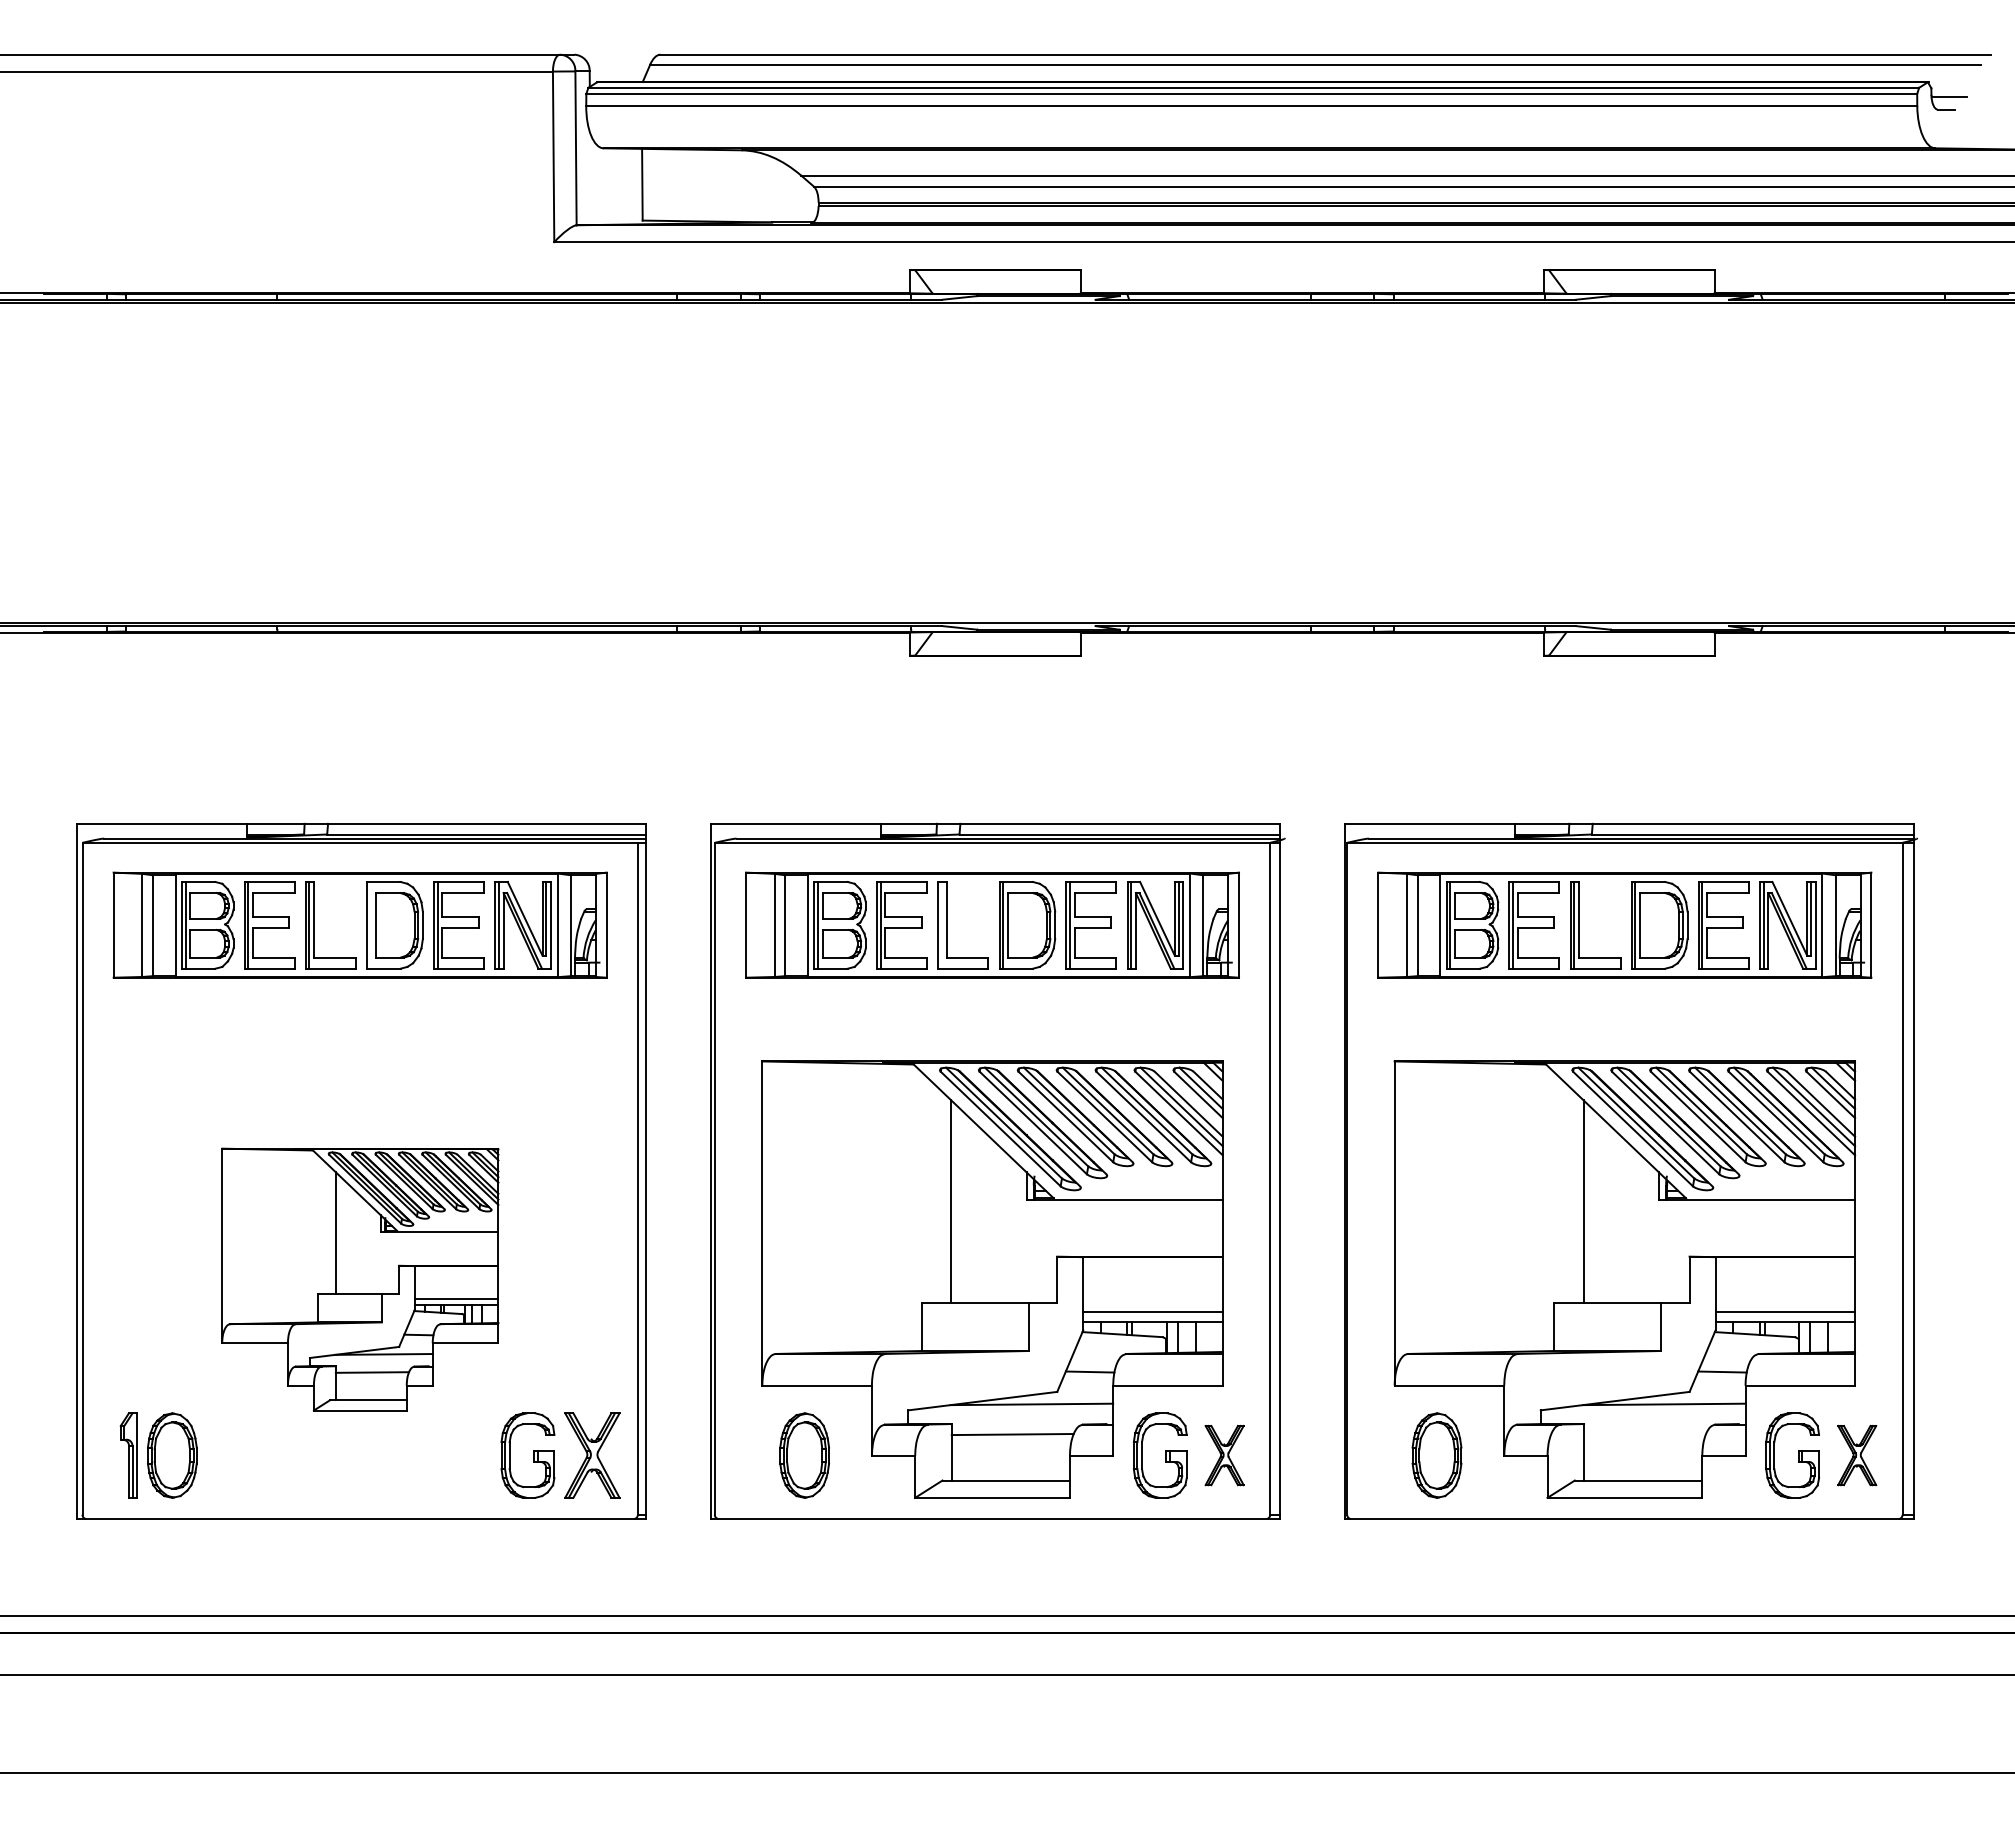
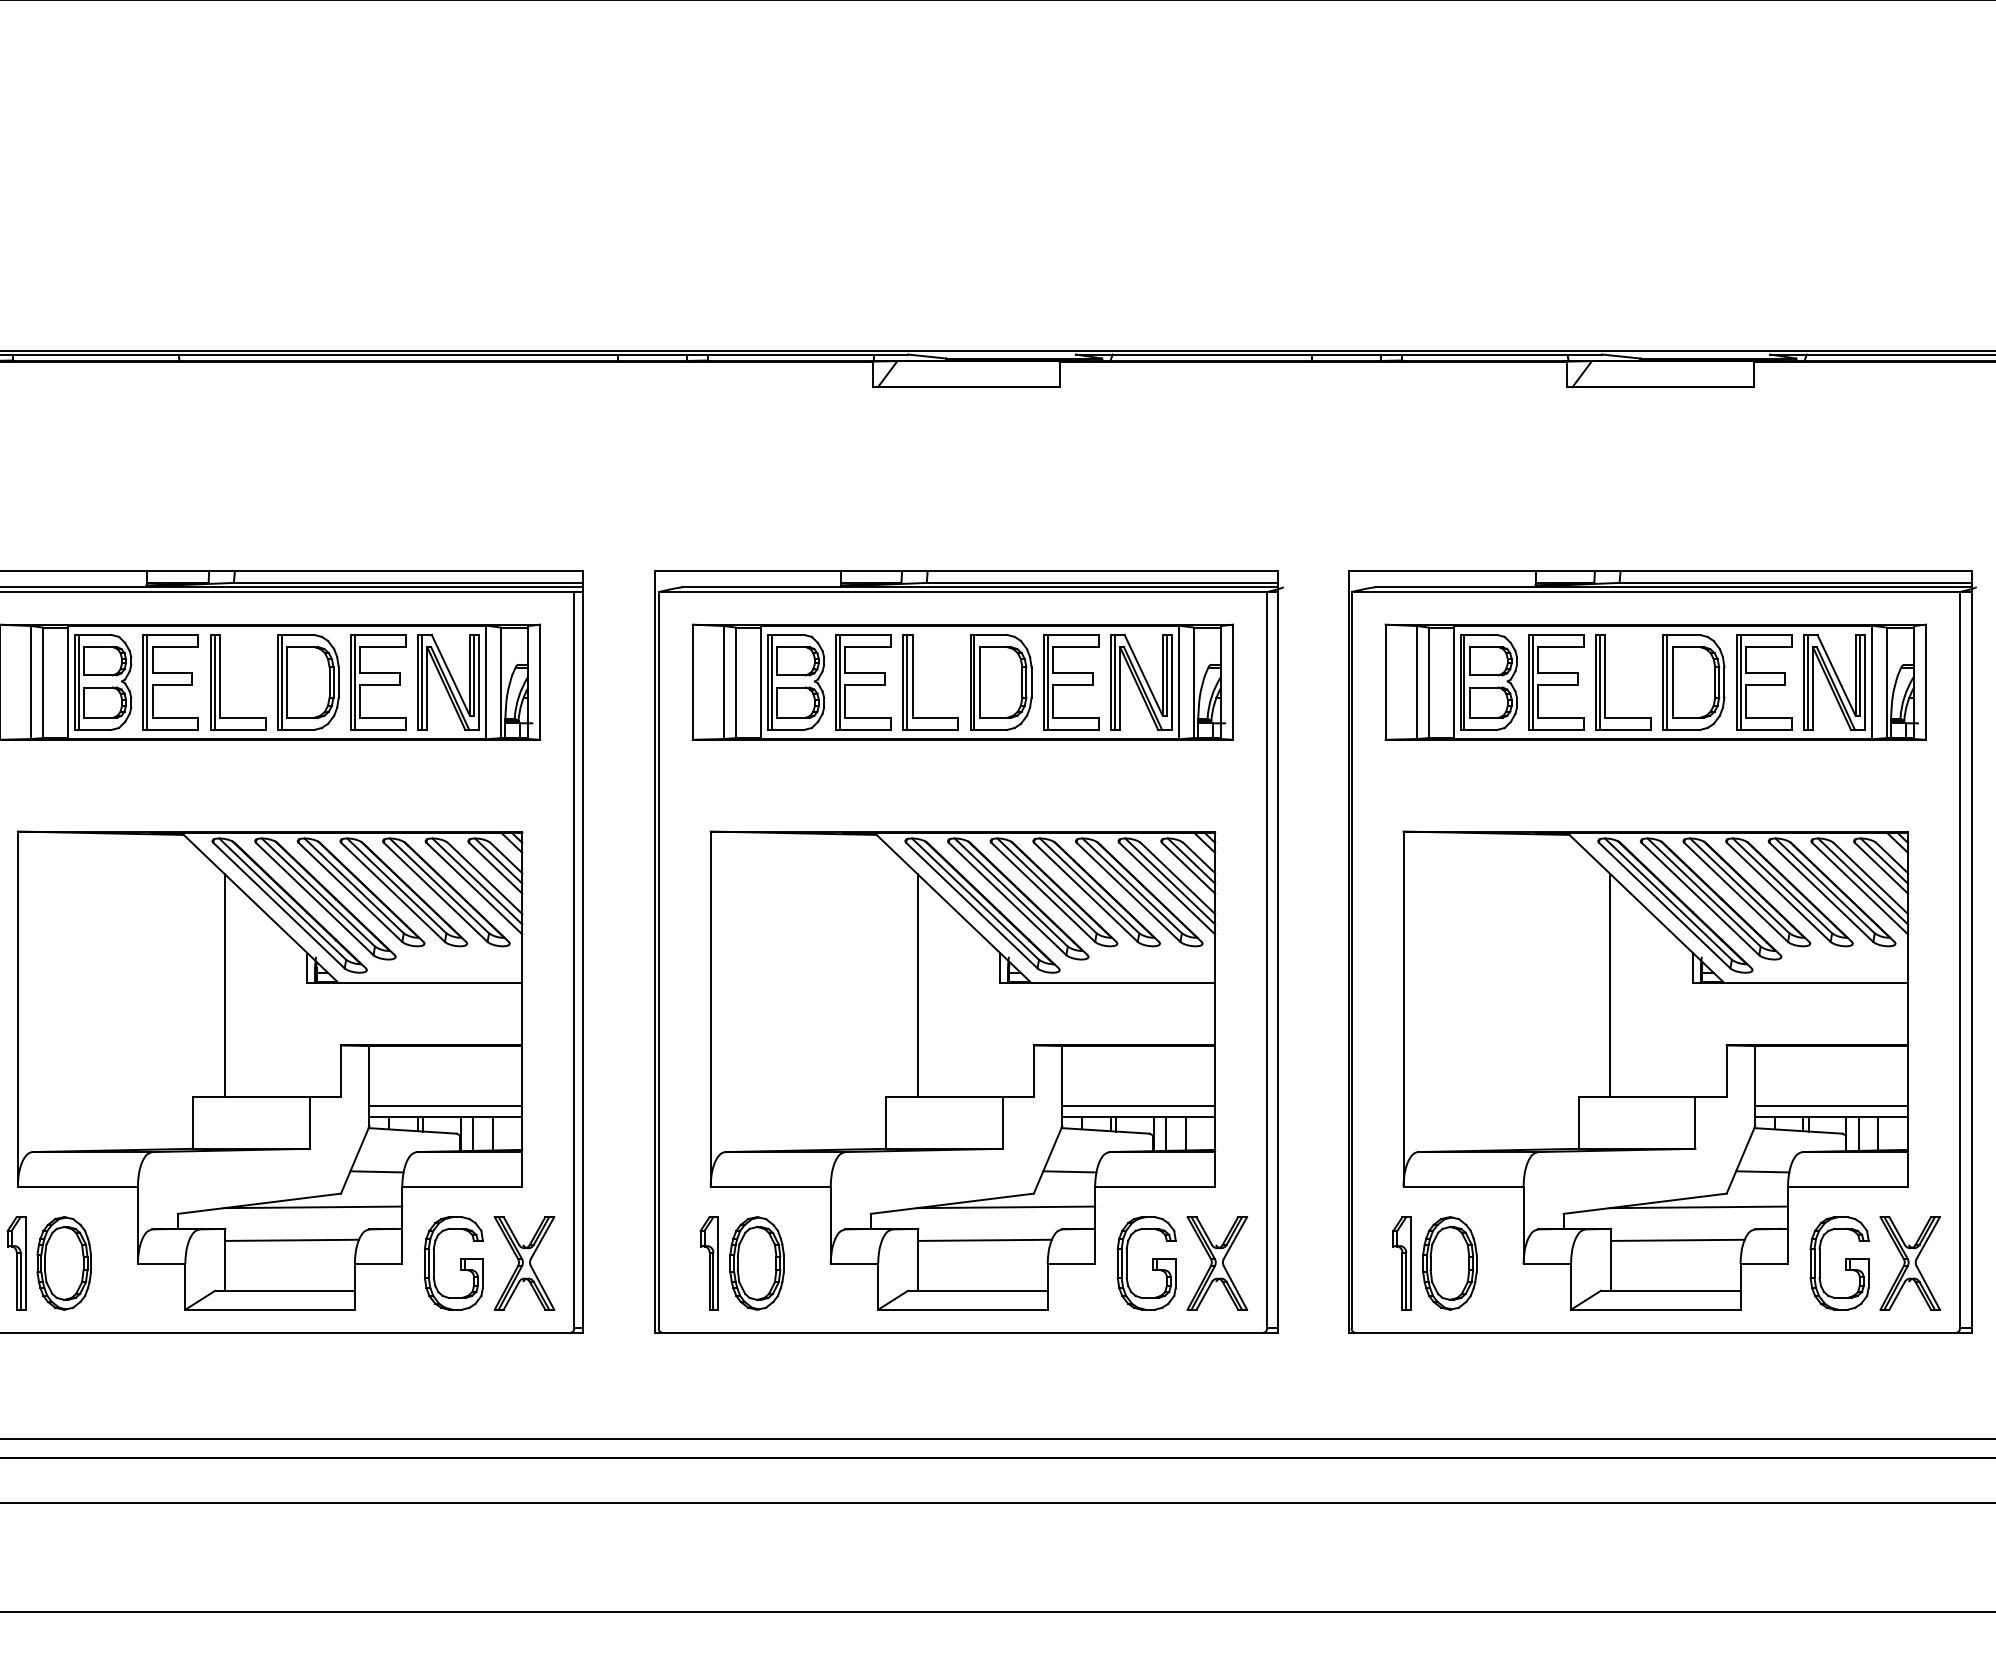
line: (370, 924) -> (281, 681), added
line: (941, 924) -> (907, 681), added
part: (360, 1279) -> (270, 1070), size x1.67
line: (1645, 1434) -> (1678, 1240), added
part: (760, 1455) -> (708, 1263), added
part: (1224, 1455) -> (1217, 1263), size x1.43
part: (1393, 1455) -> (1402, 1263), added
part: (1857, 1455) -> (1910, 1263), size x1.43

